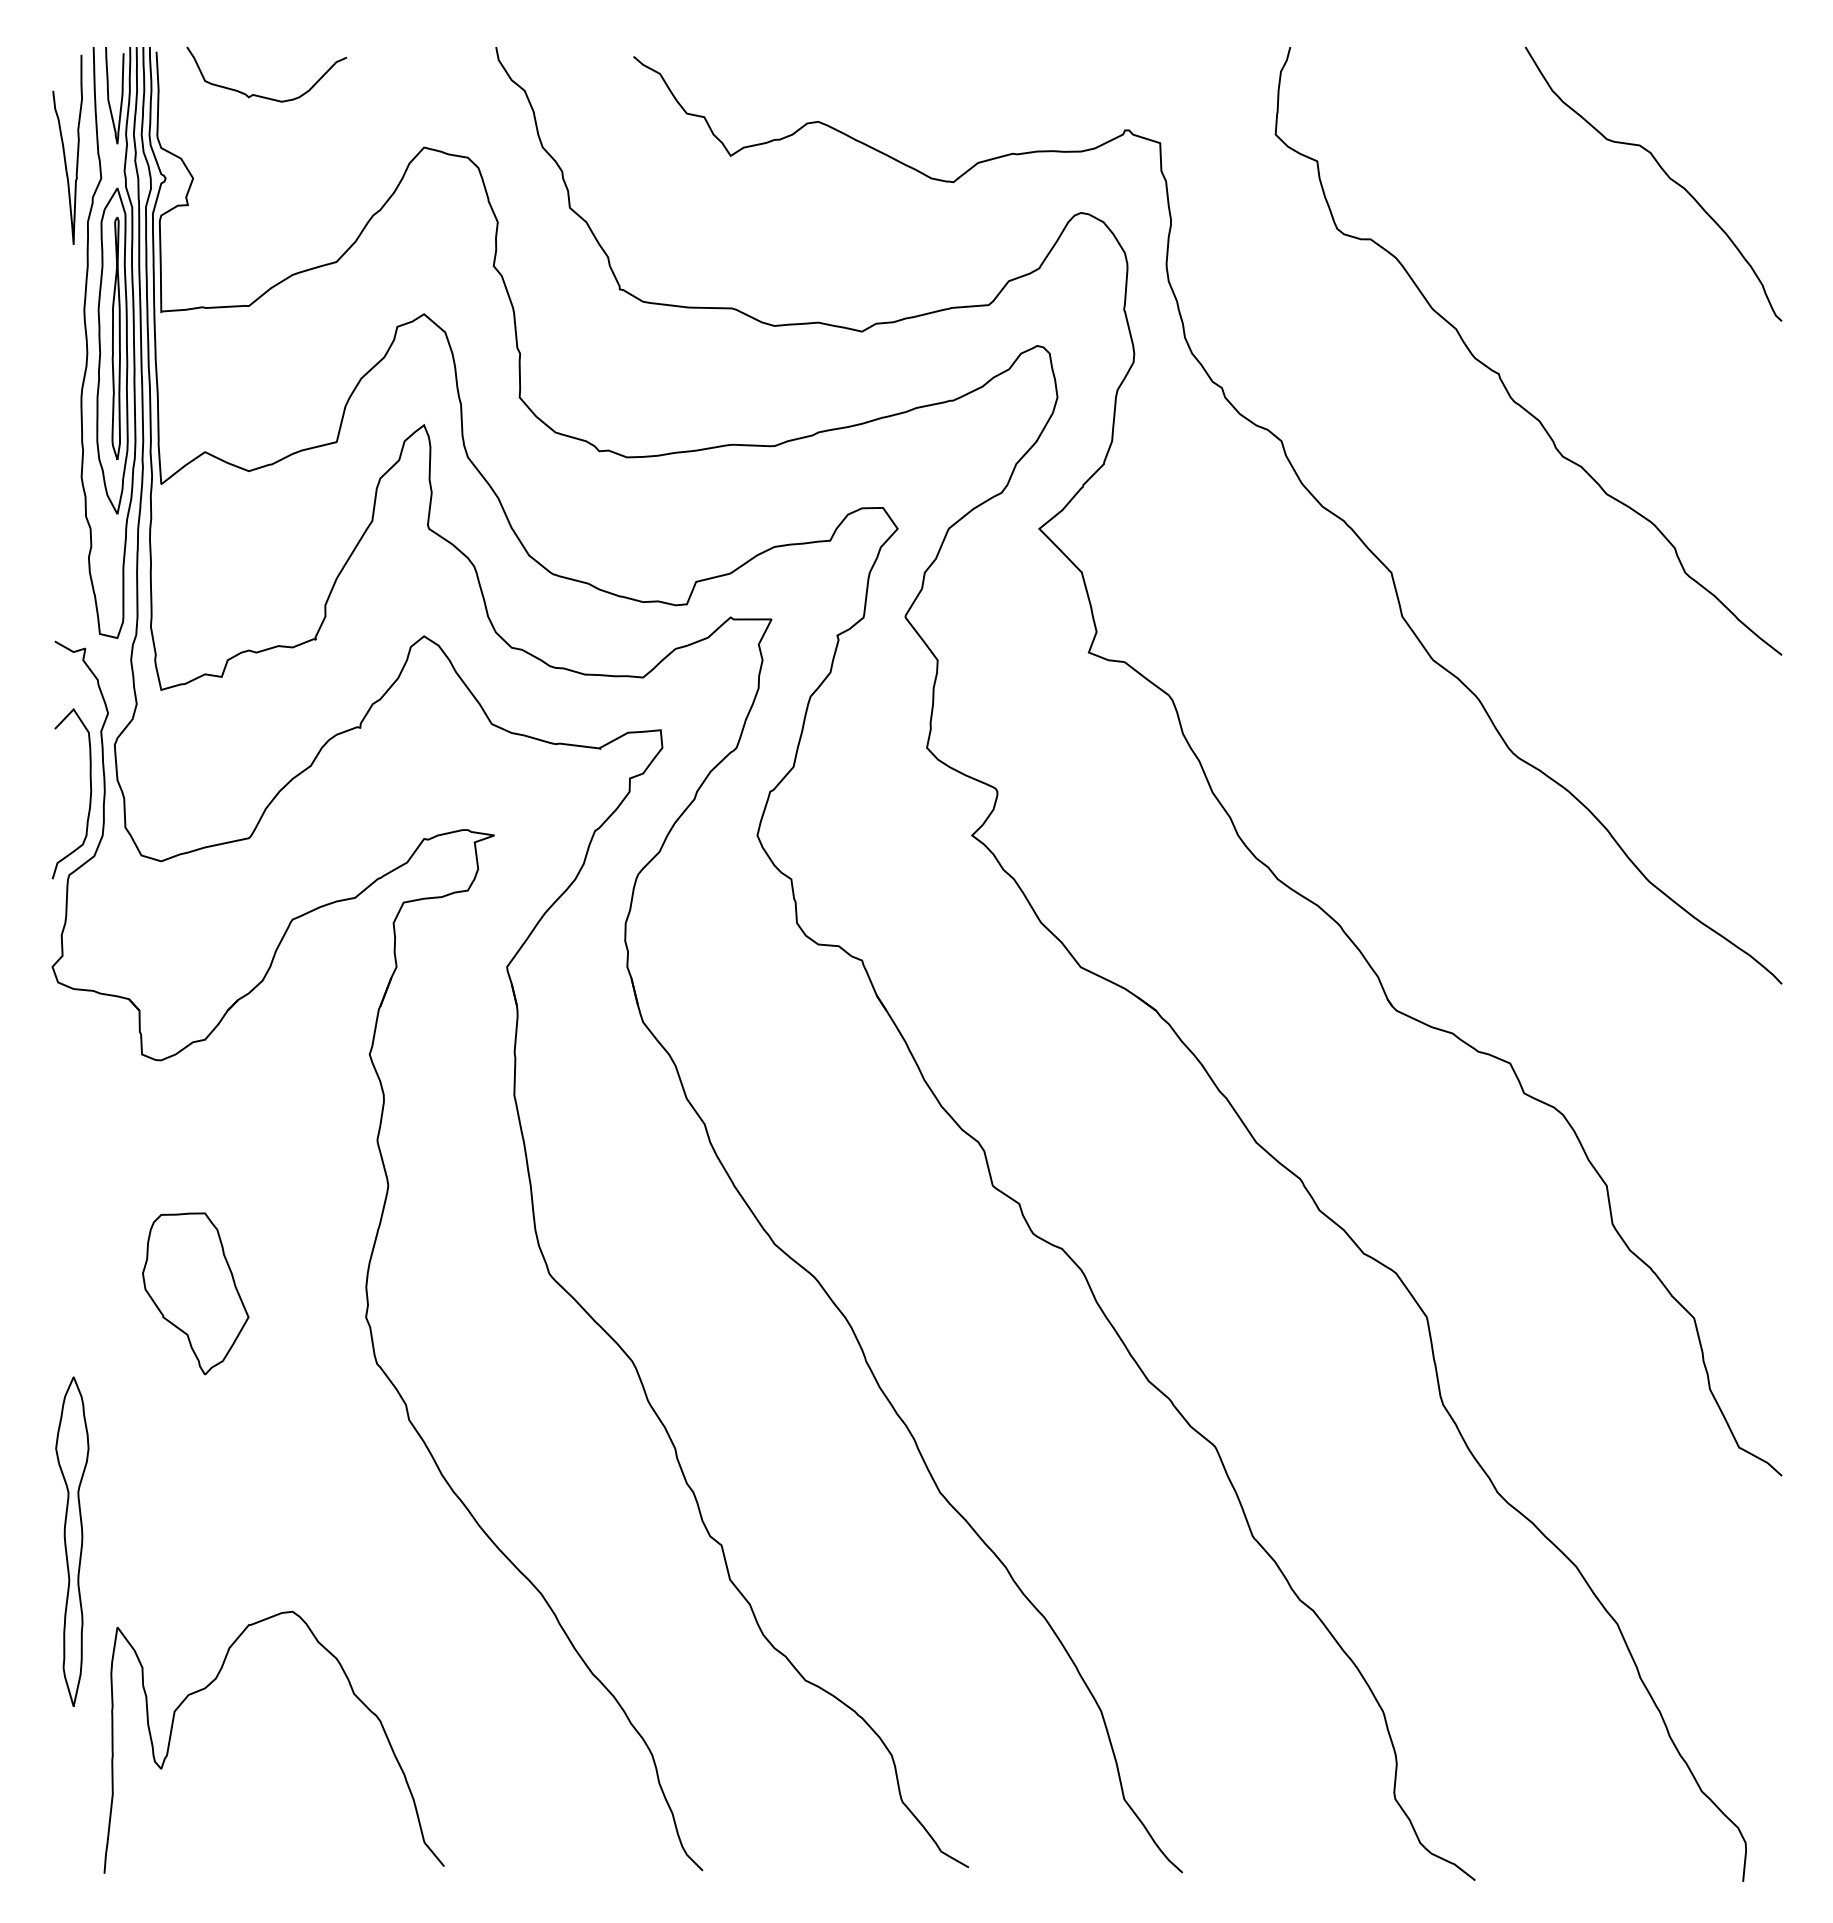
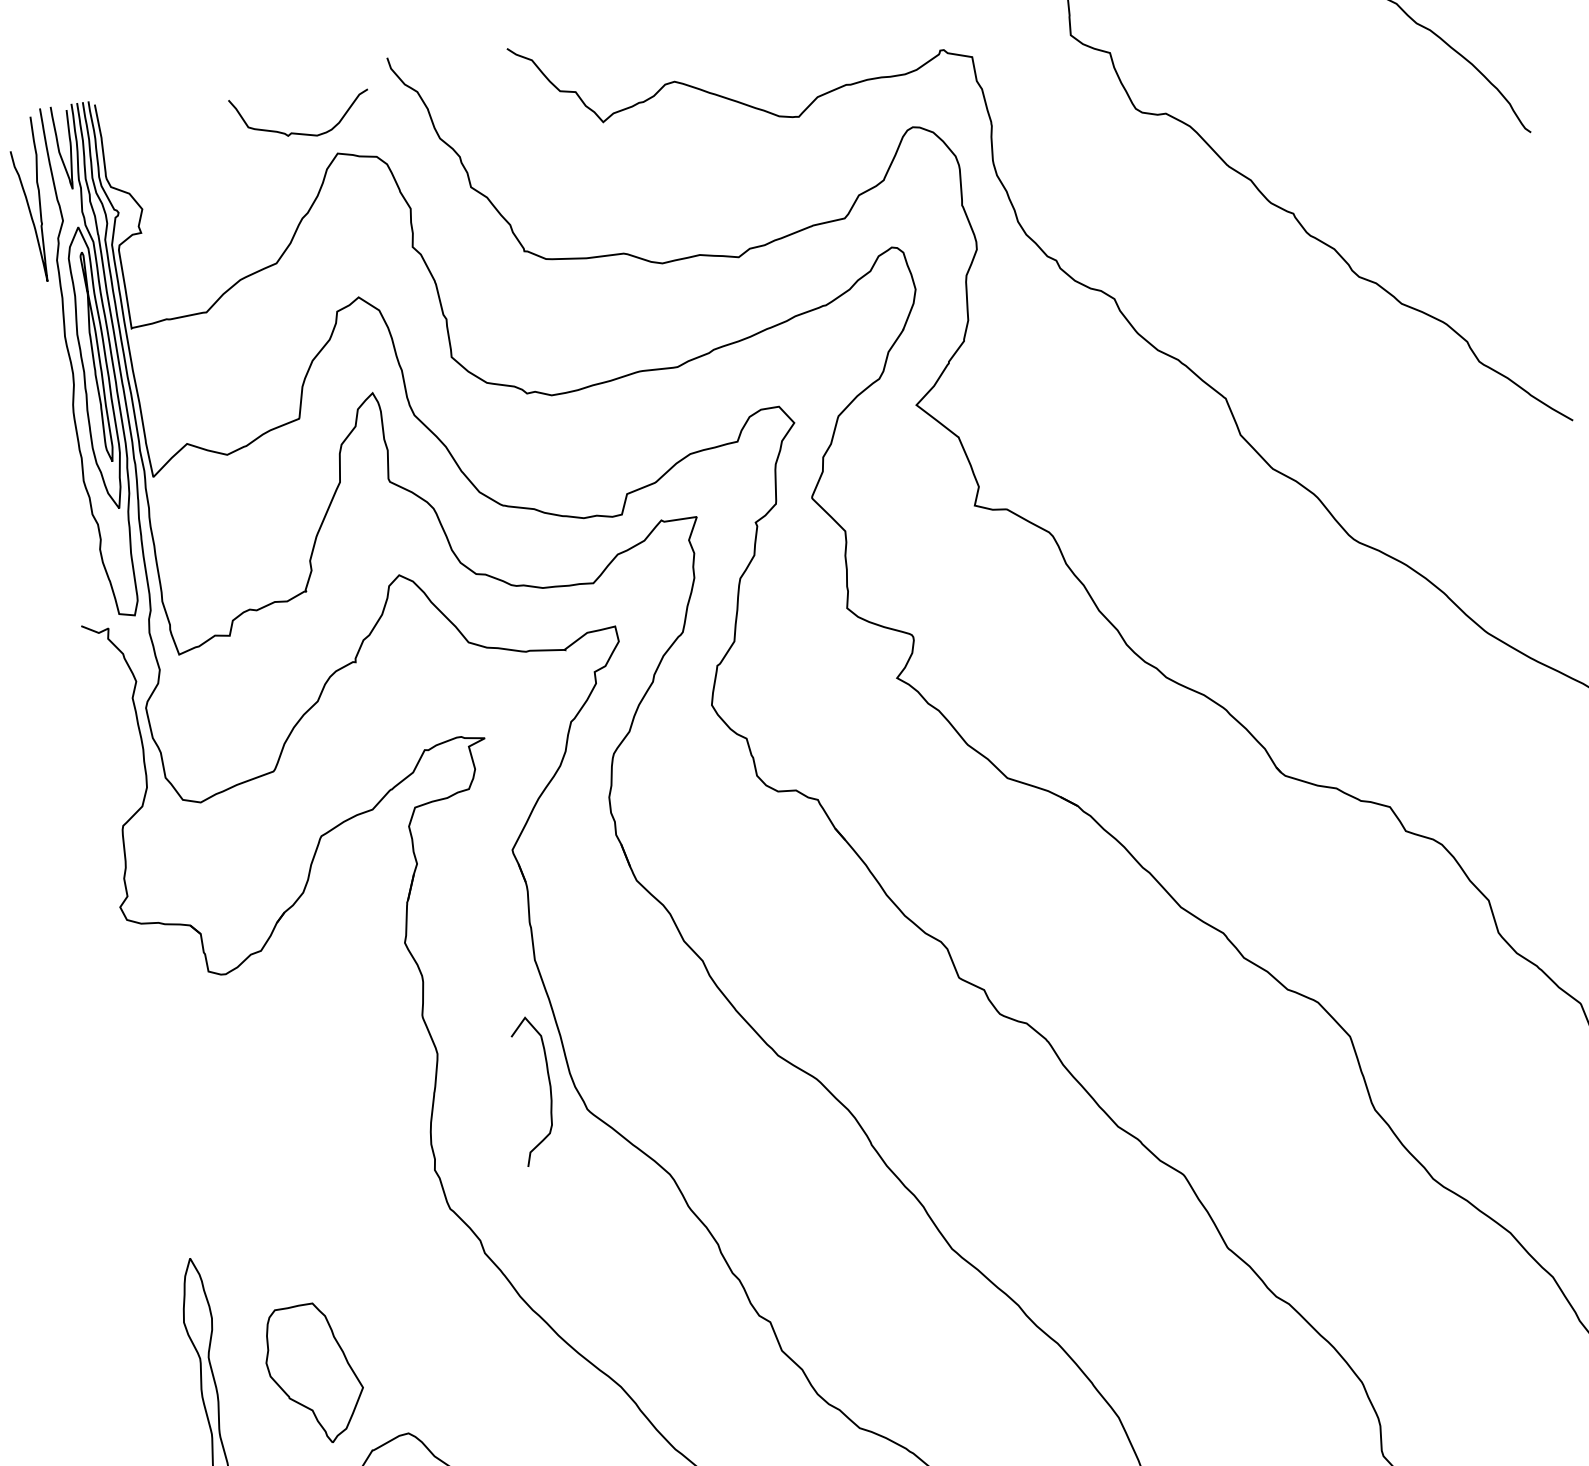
curve: (260, 95) -> (298, 132), moved
curve: (89, 797) -> (549, 1091), moved
part: (195, 1293) -> (314, 1373), moved

